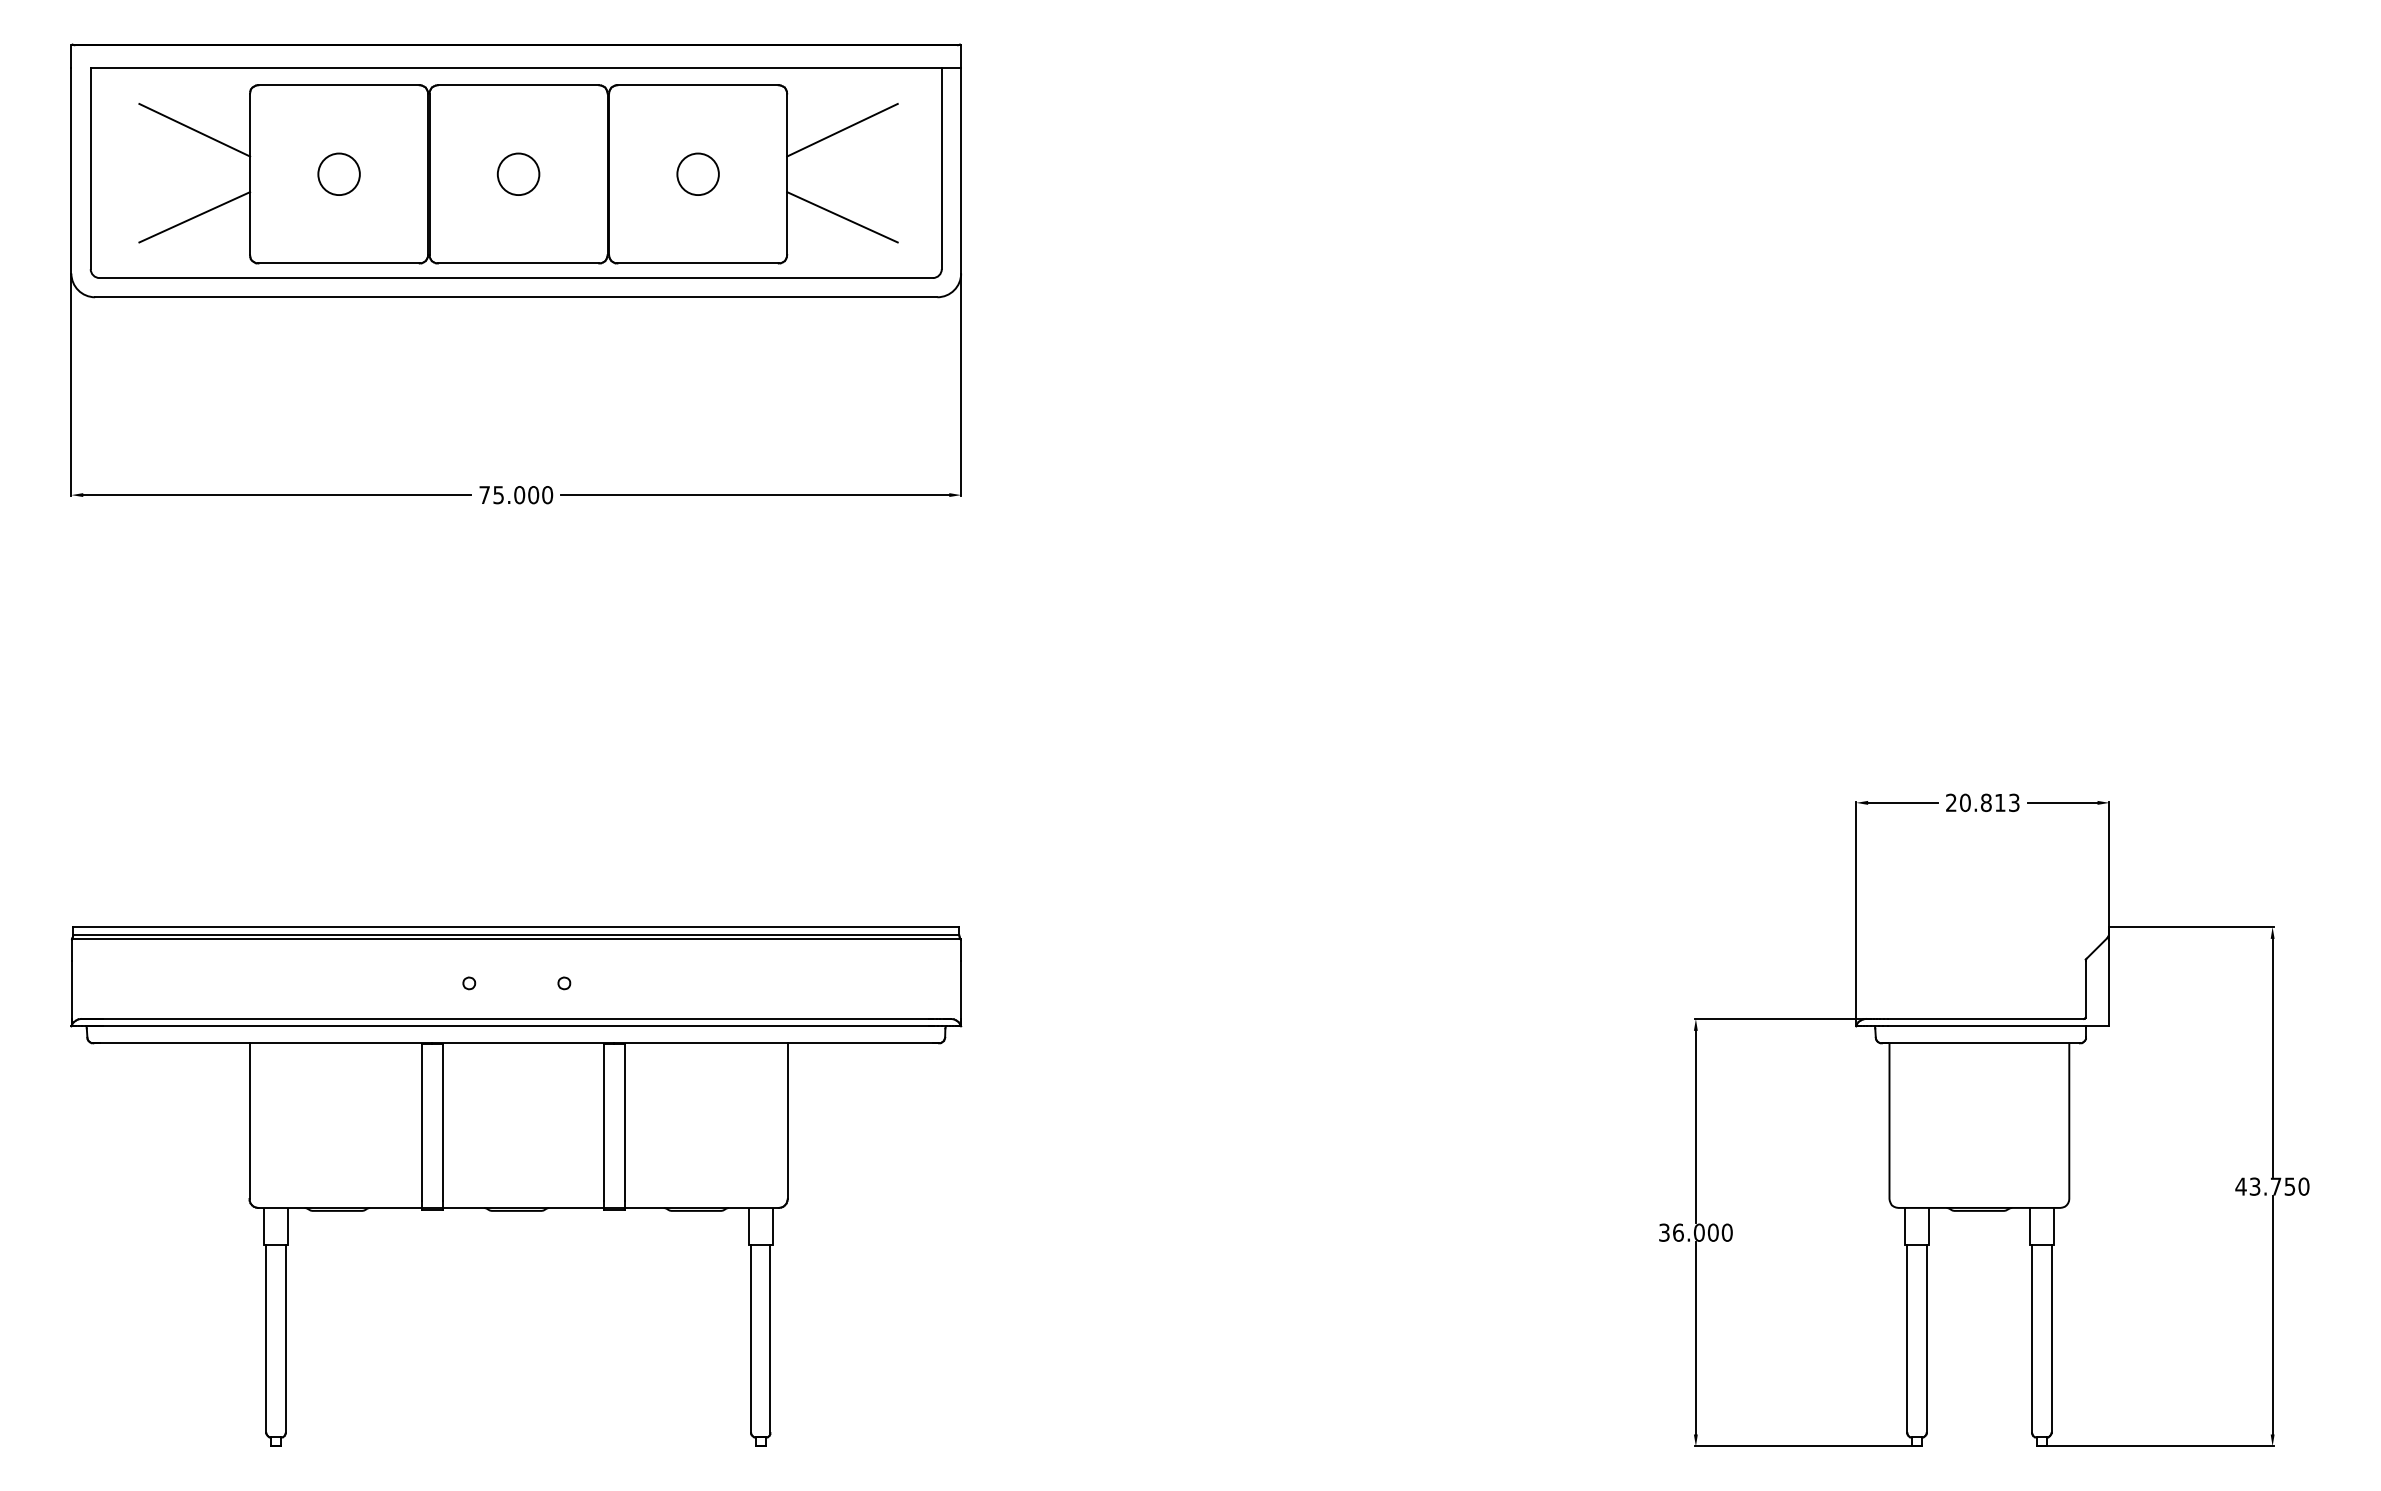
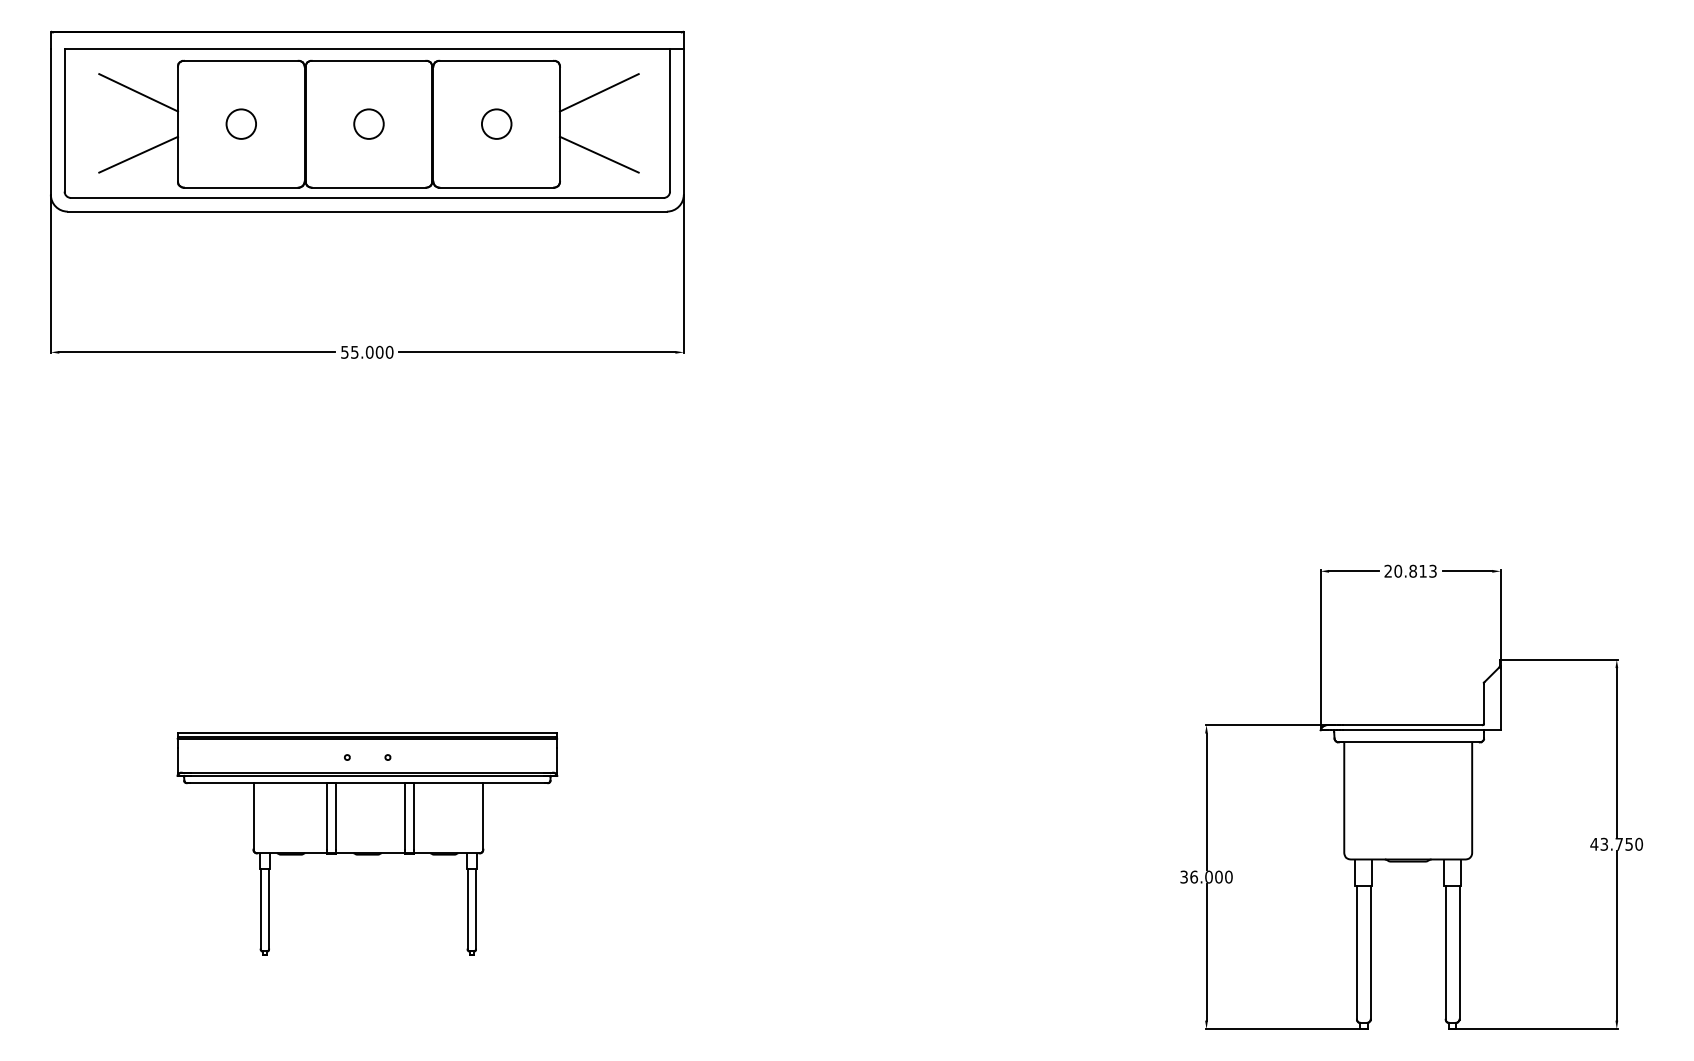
text: (484, 495) -> (344, 352), 75.000 -> 55.000
part: (516, 1186) -> (367, 844), size x0.6

